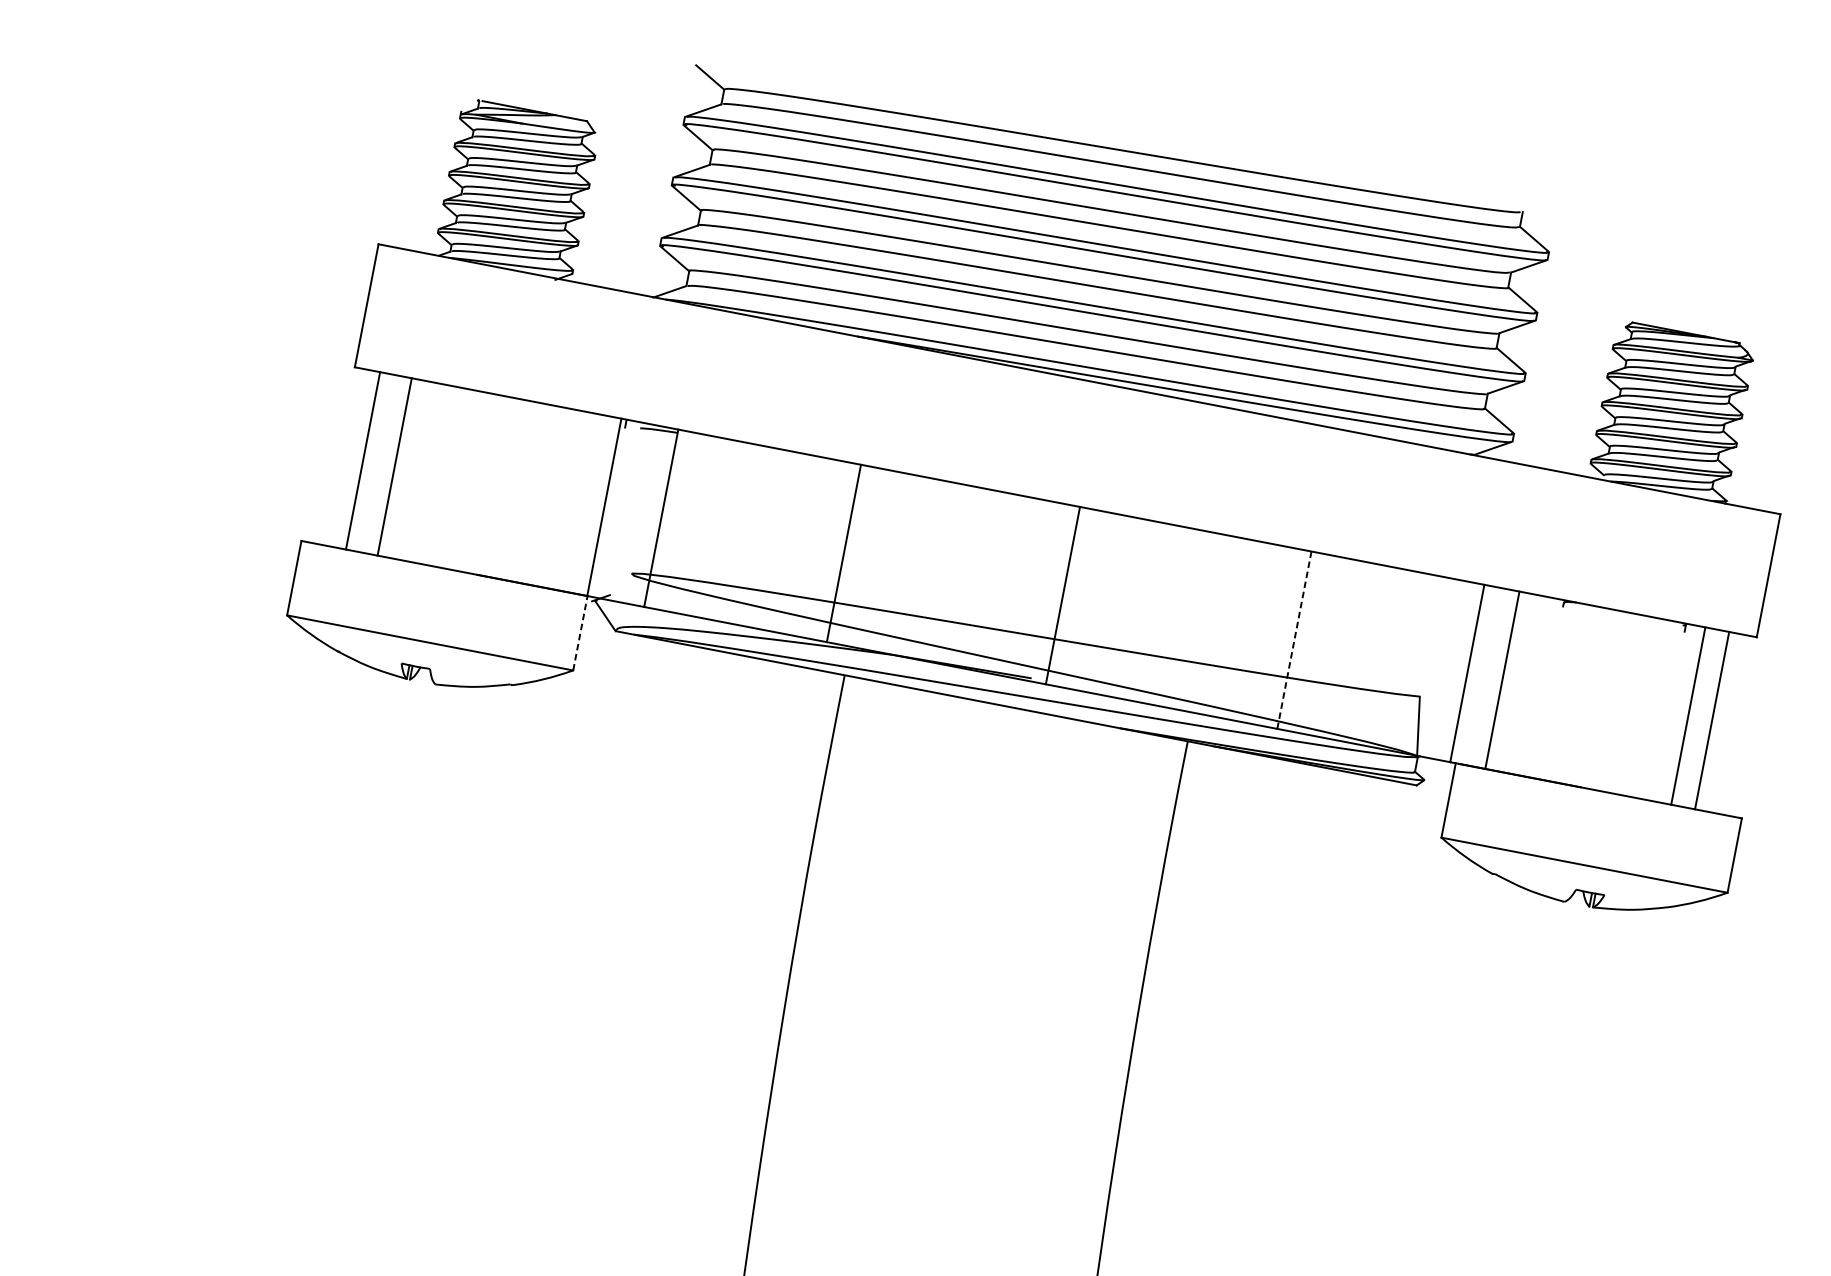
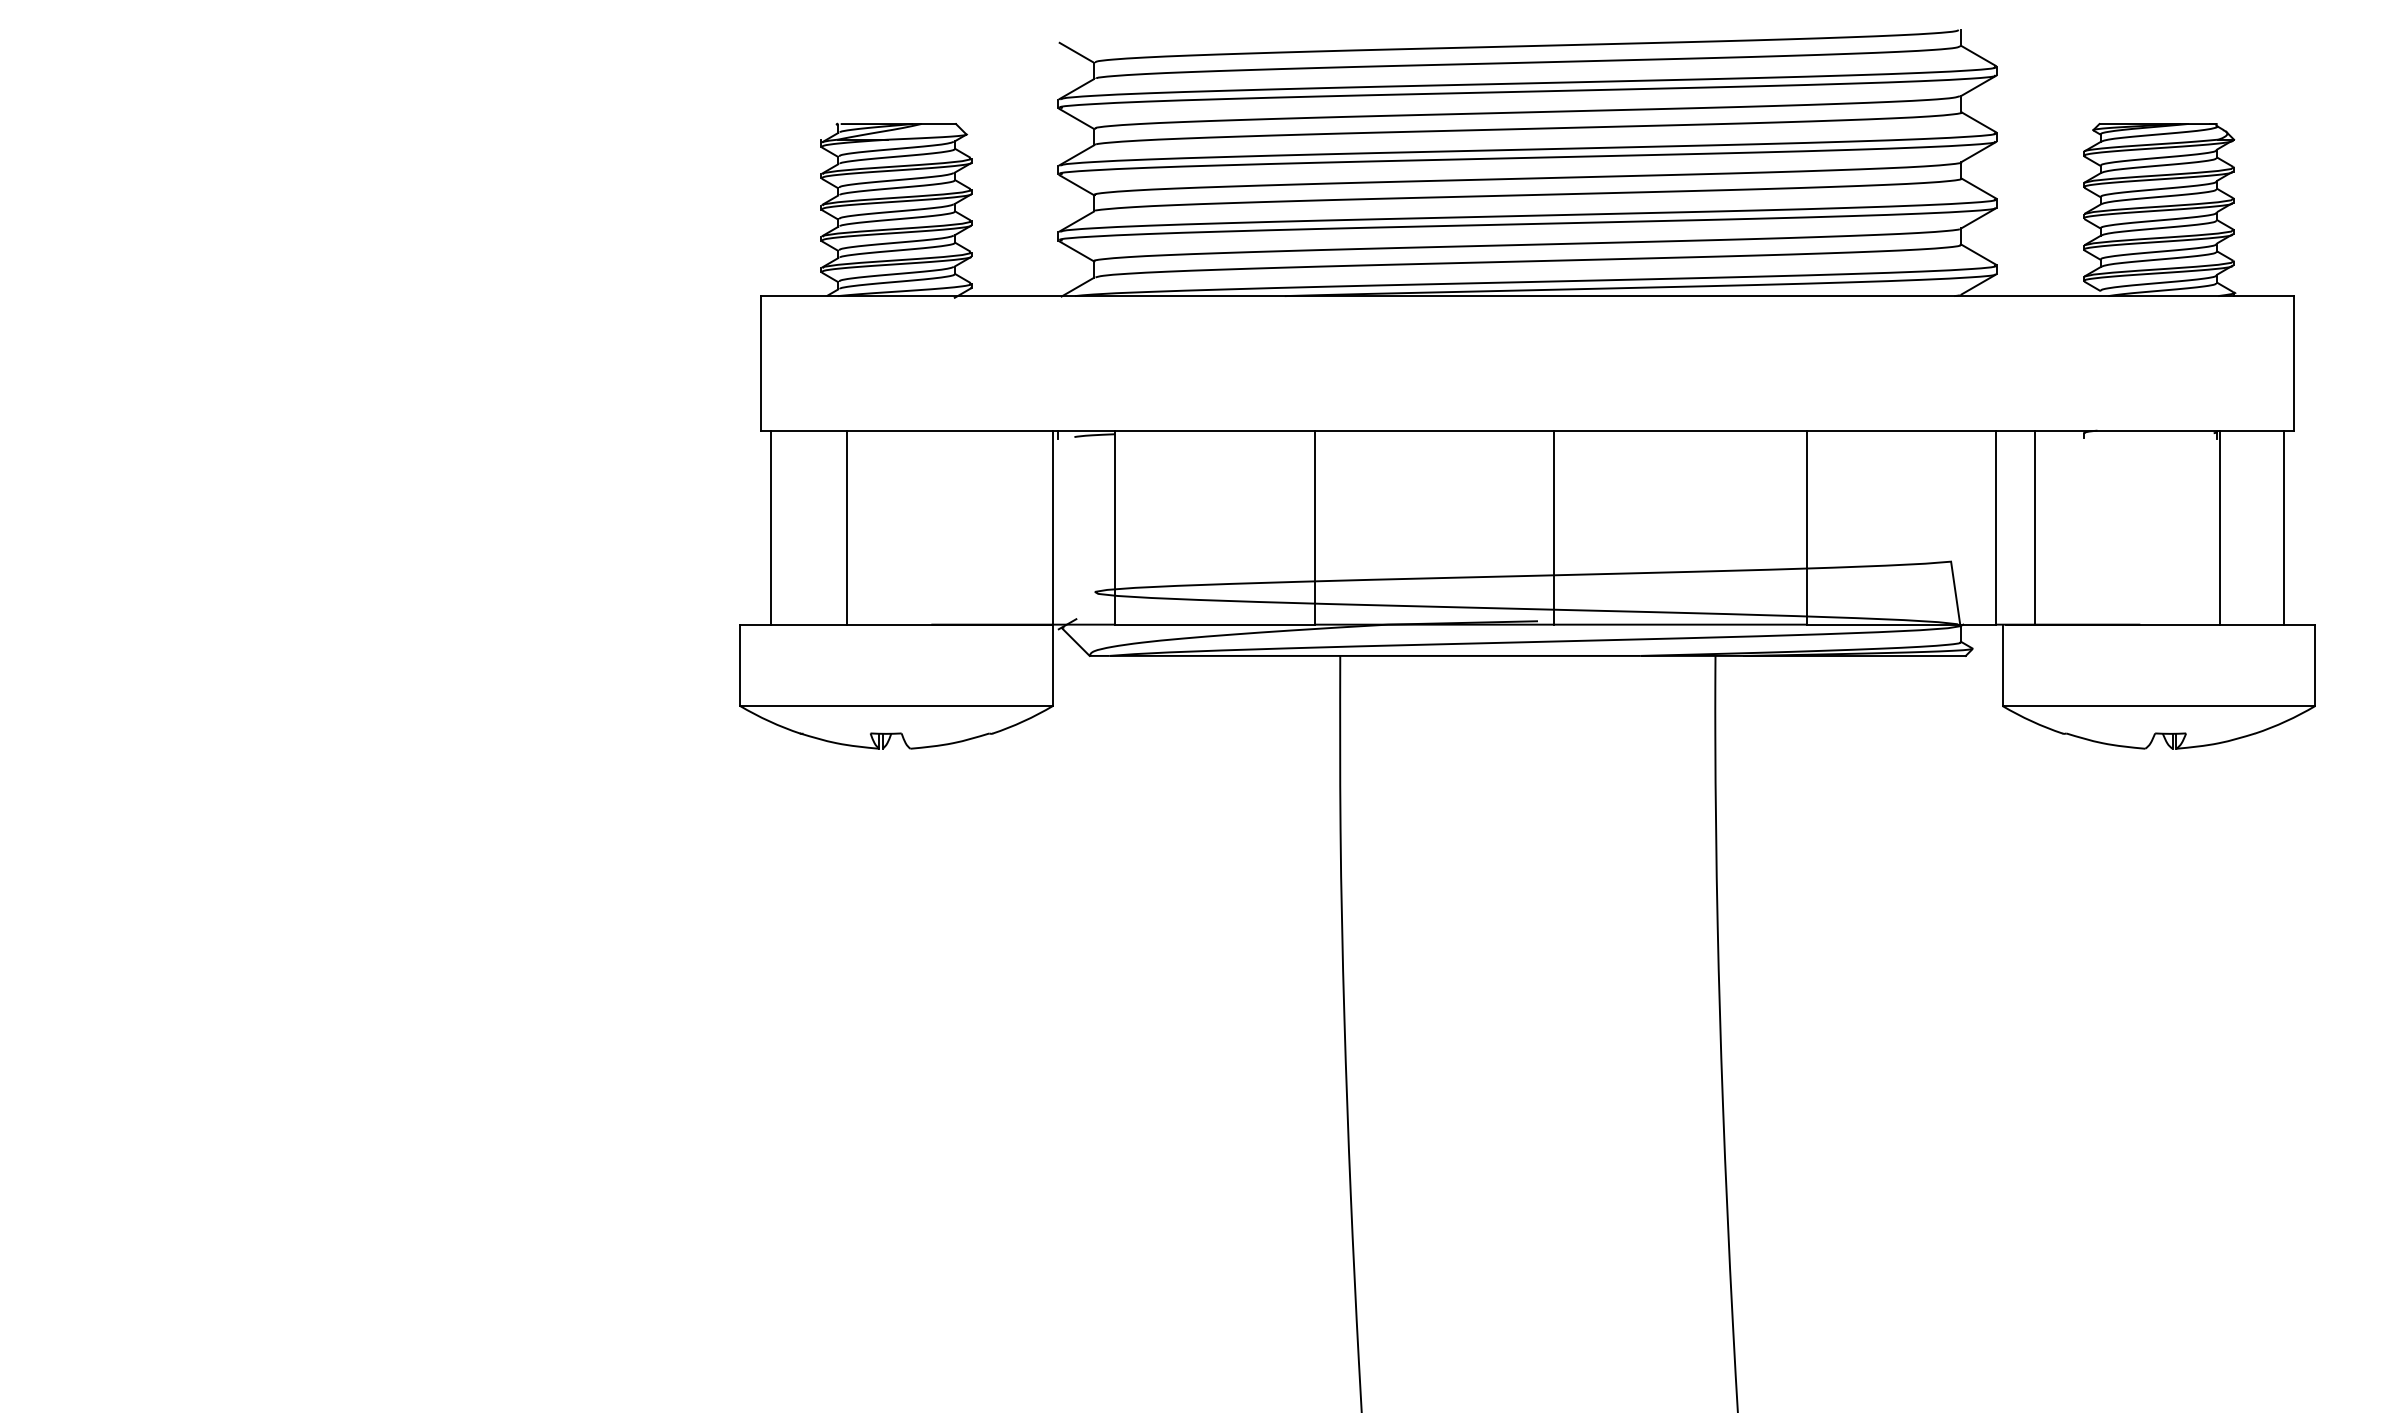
line: (362, 460) -> (846, 527), moved
line: (394, 466) -> (771, 527), moved
line: (579, 633) -> (1052, 665), dashed -> solid
line: (1294, 640) -> (1807, 527), dashed -> solid
line: (1688, 715) -> (2284, 527), moved
line: (1712, 720) -> (2220, 527), moved

